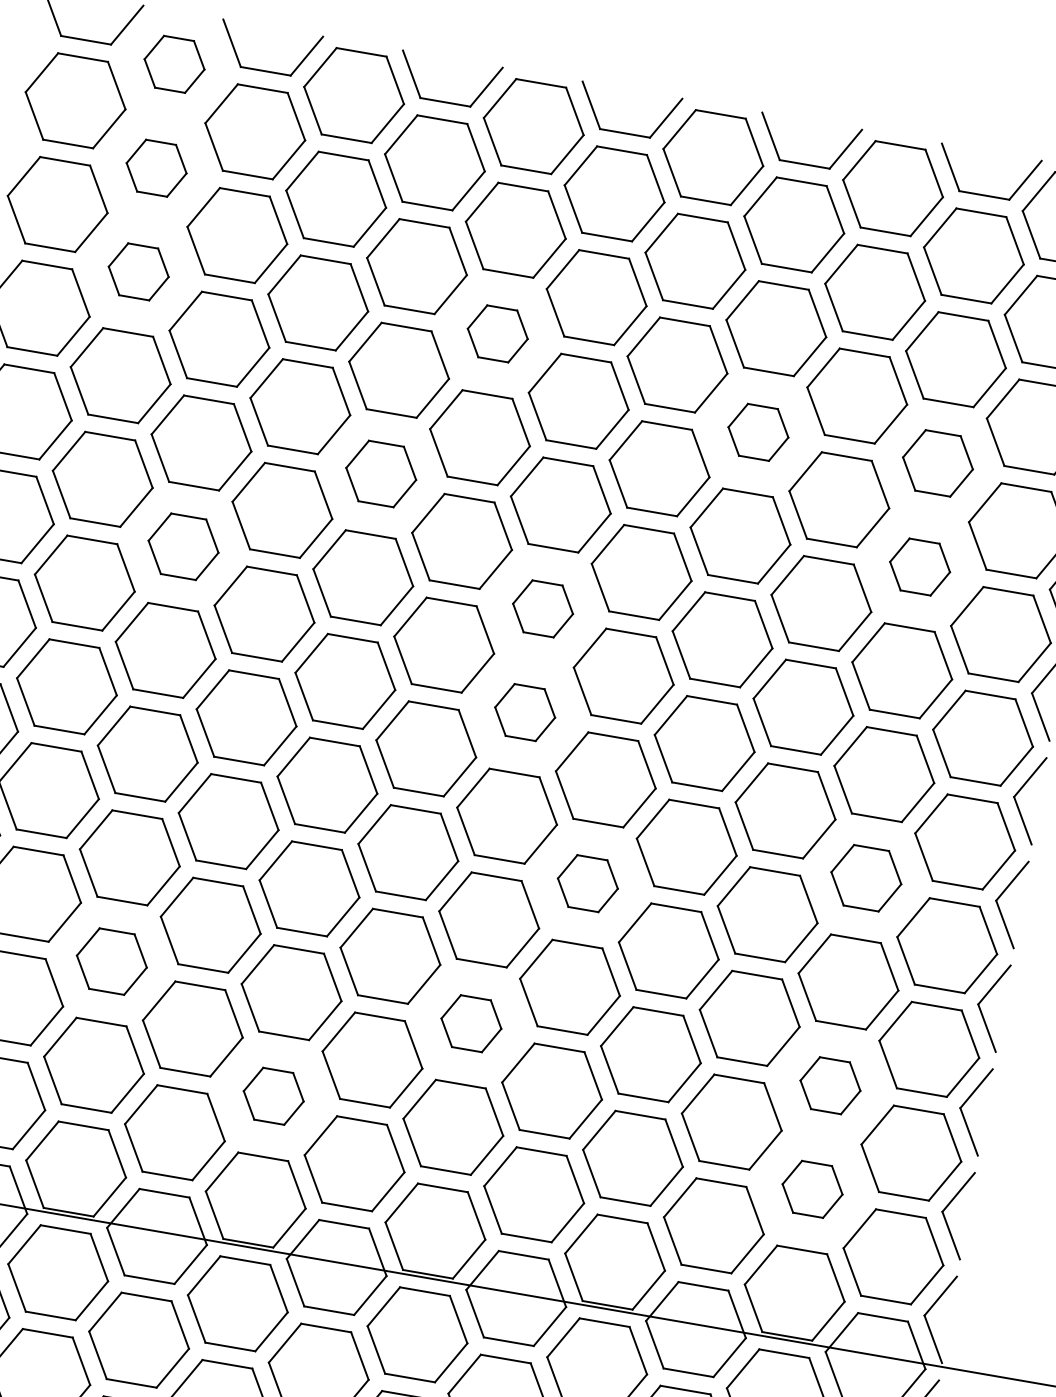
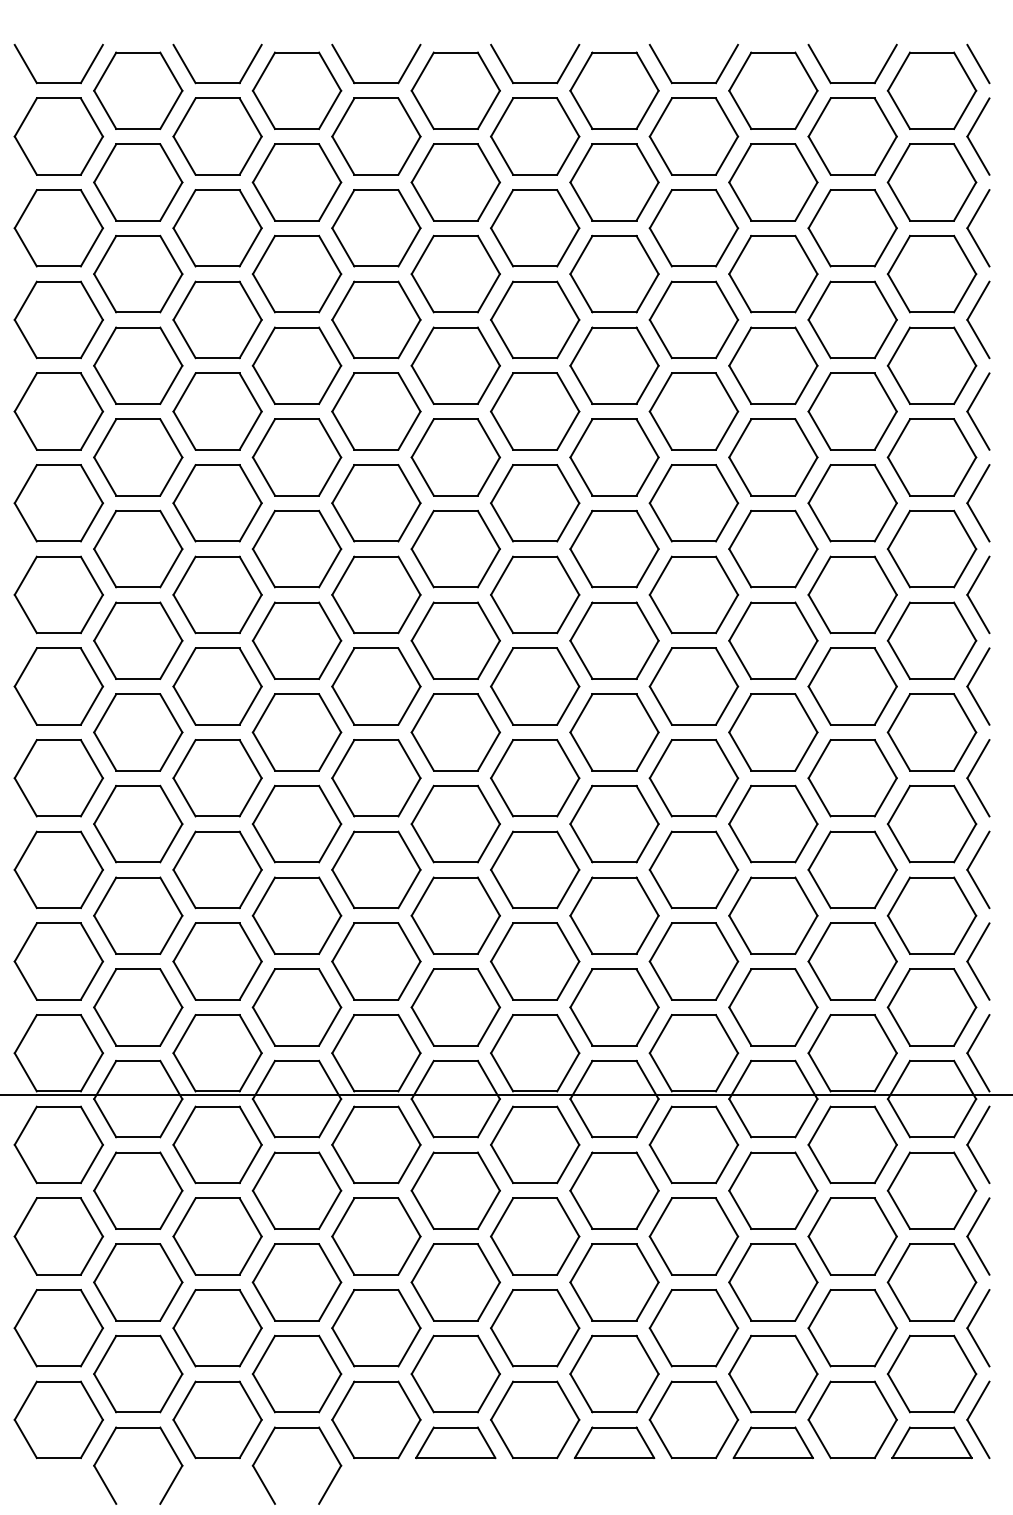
part: (174, 64) -> (138, 90), size x1.67
part: (156, 168) -> (138, 182), size x1.67
part: (138, 271) -> (138, 273), size x1.67
part: (497, 333) -> (455, 273), size x1.67
part: (758, 431) -> (693, 319), size x1.67
part: (937, 462) -> (852, 319), size x1.43
part: (381, 473) -> (376, 411), size x1.43
part: (183, 546) -> (217, 503), size x1.43
part: (919, 566) -> (852, 411), size x1.67
part: (543, 609) -> (535, 503), size x1.67
part: (525, 712) -> (535, 594), size x1.67
part: (866, 878) -> (852, 686), size x1.43
part: (587, 883) -> (614, 732), size x1.67
part: (111, 961) -> (217, 869), size x1.43
part: (471, 1023) -> (535, 869), size x1.67
part: (830, 1085) -> (852, 869), size x1.67
part: (273, 1096) -> (376, 961), size x1.67
part: (812, 1189) -> (852, 961), size x1.67

